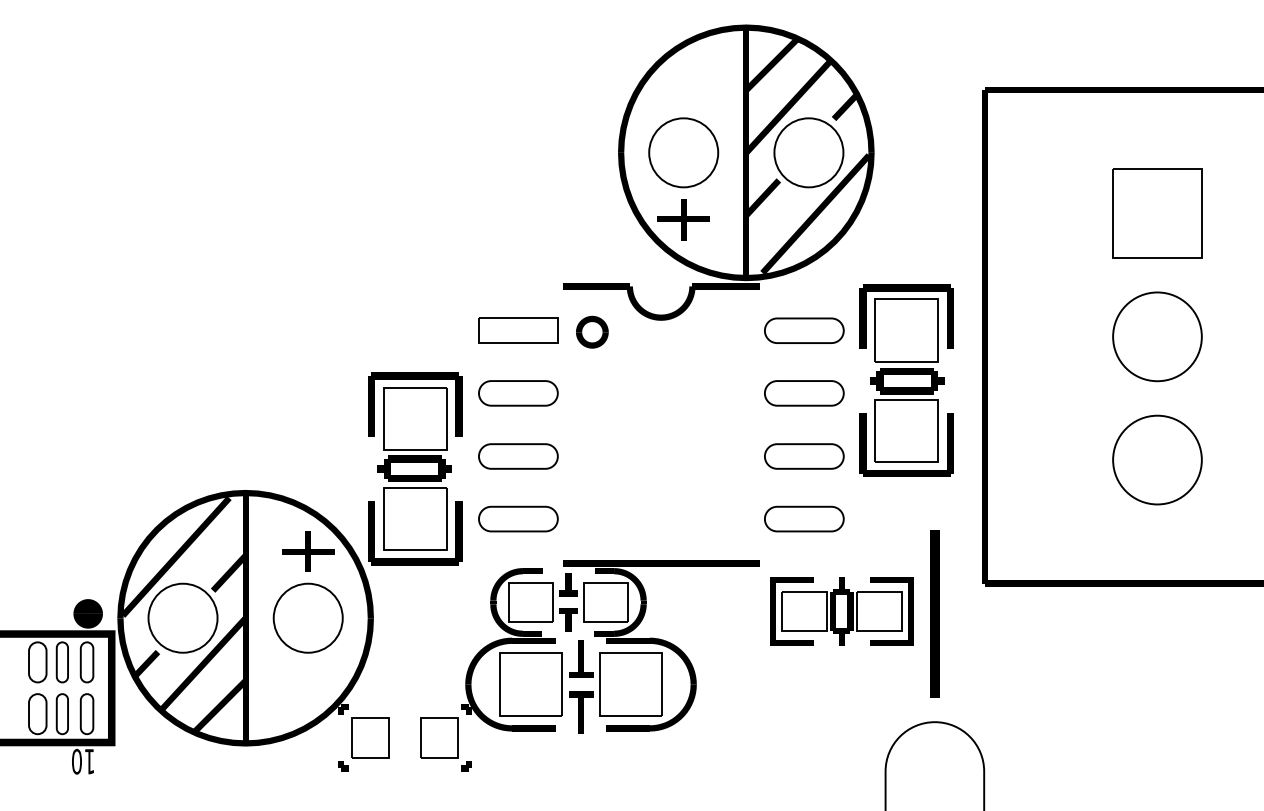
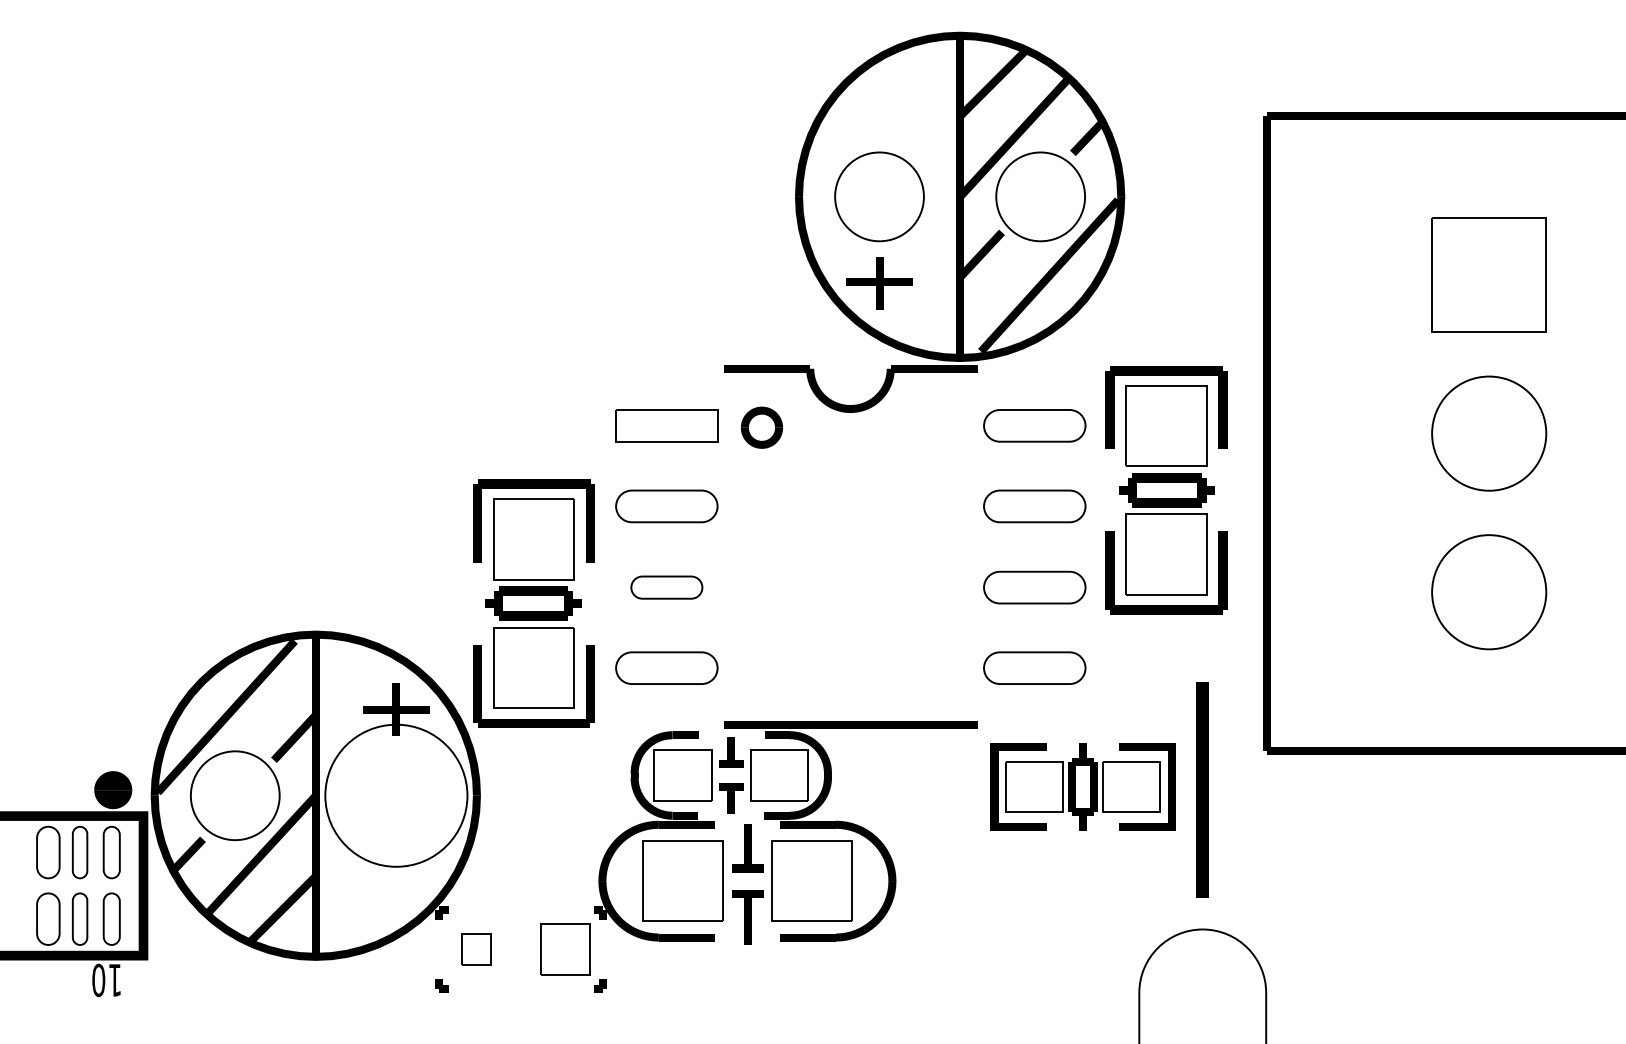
part: (518, 456) -> (666, 587), size x0.7
circle: (307, 617) -> (395, 794), size x1.6
part: (370, 737) -> (476, 949), size x0.6

